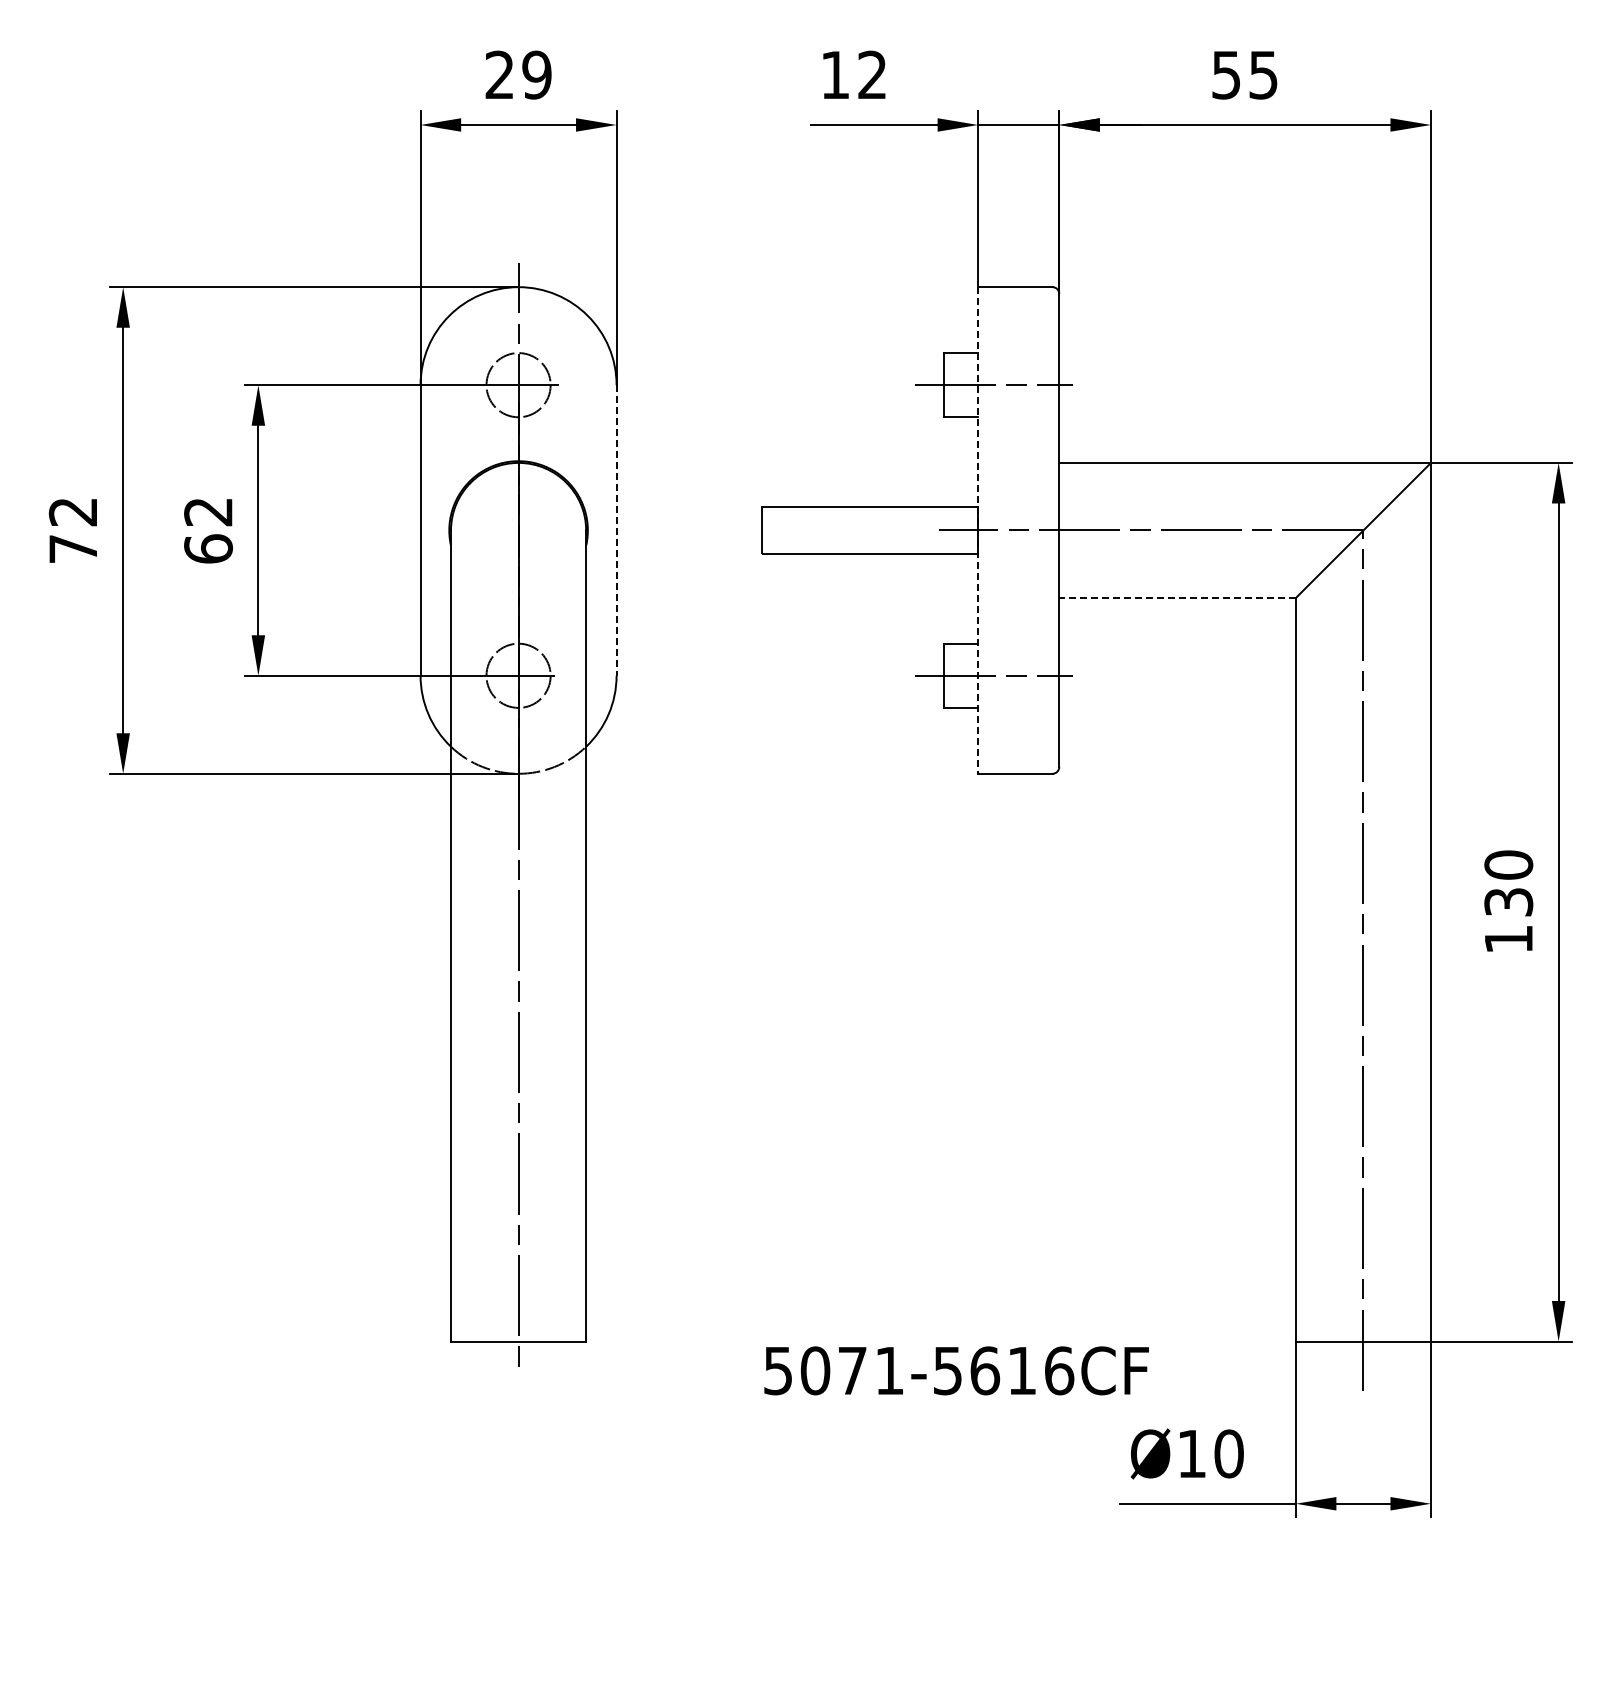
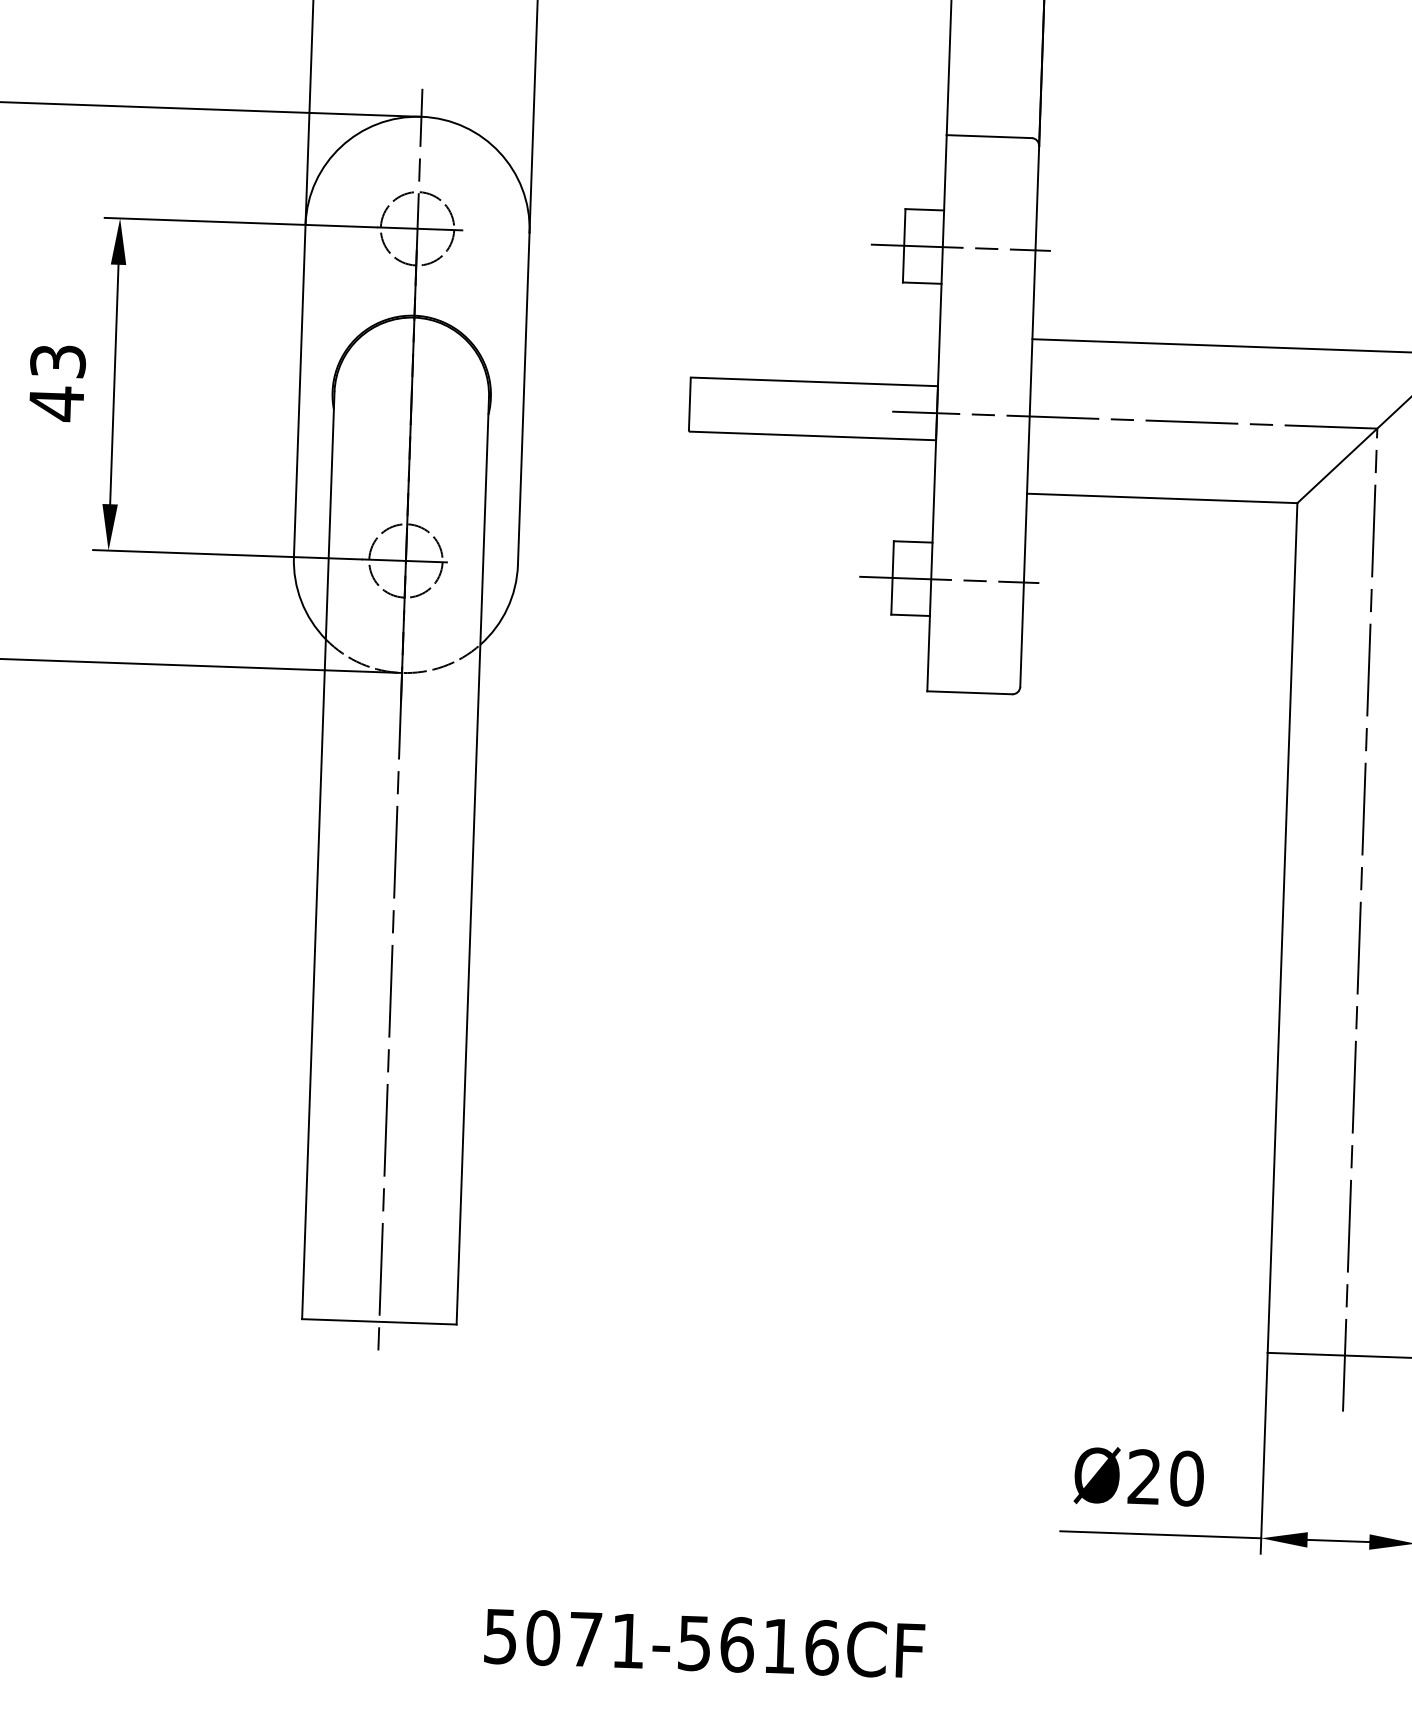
line: (616, 530) -> (523, 398), dashed -> solid
line: (978, 530) -> (937, 413), dashed -> solid
text: (208, 531) -> (57, 383), 62 -> 43
line: (1177, 598) -> (1162, 498), dashed -> solid
text: (956, 1370) -> (704, 1643), moved
text: (1191, 1453) -> (1143, 1476), Ø10 -> Ø20

